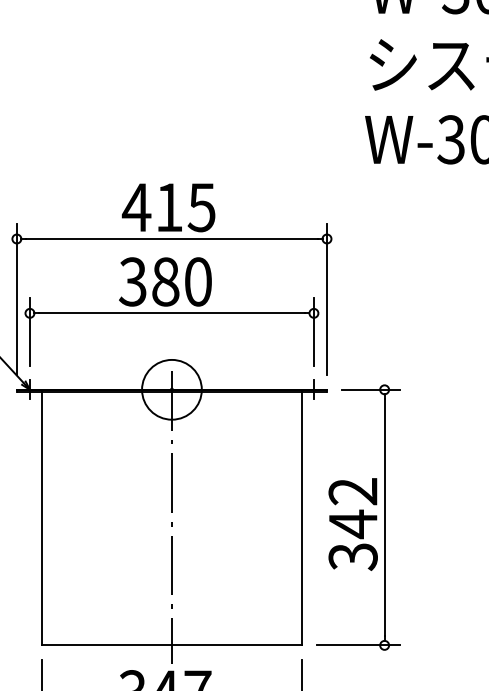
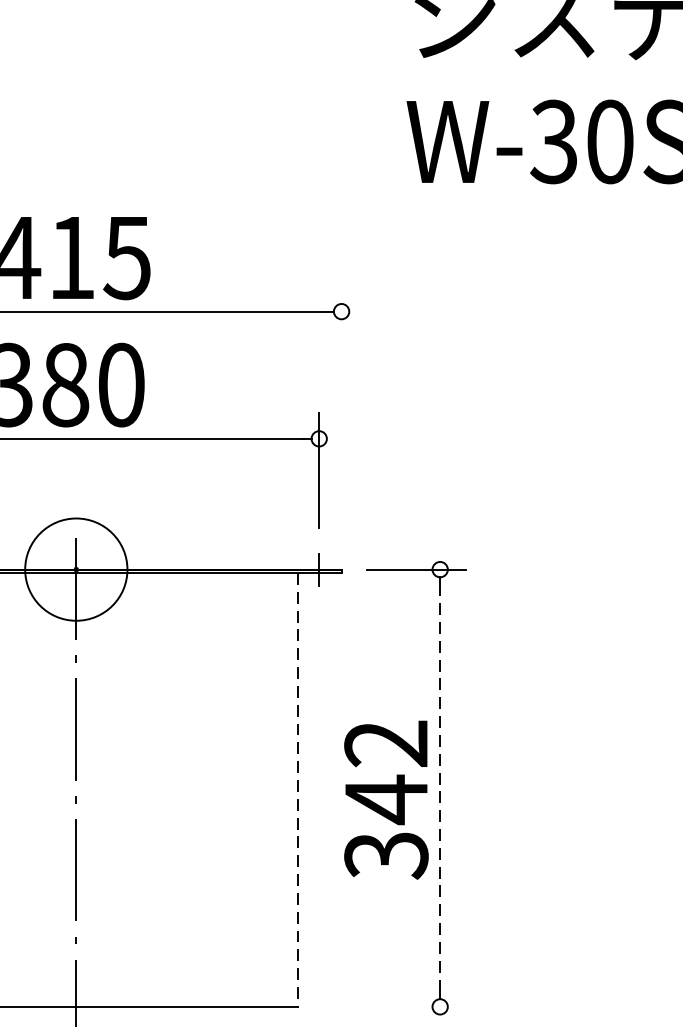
line: (327, 299) -> (342, 415), removed
line: (384, 517) -> (439, 788), solid -> dashed
line: (301, 518) -> (297, 789), solid -> dashed
line: (358, 645) -> (395, 1007), removed

